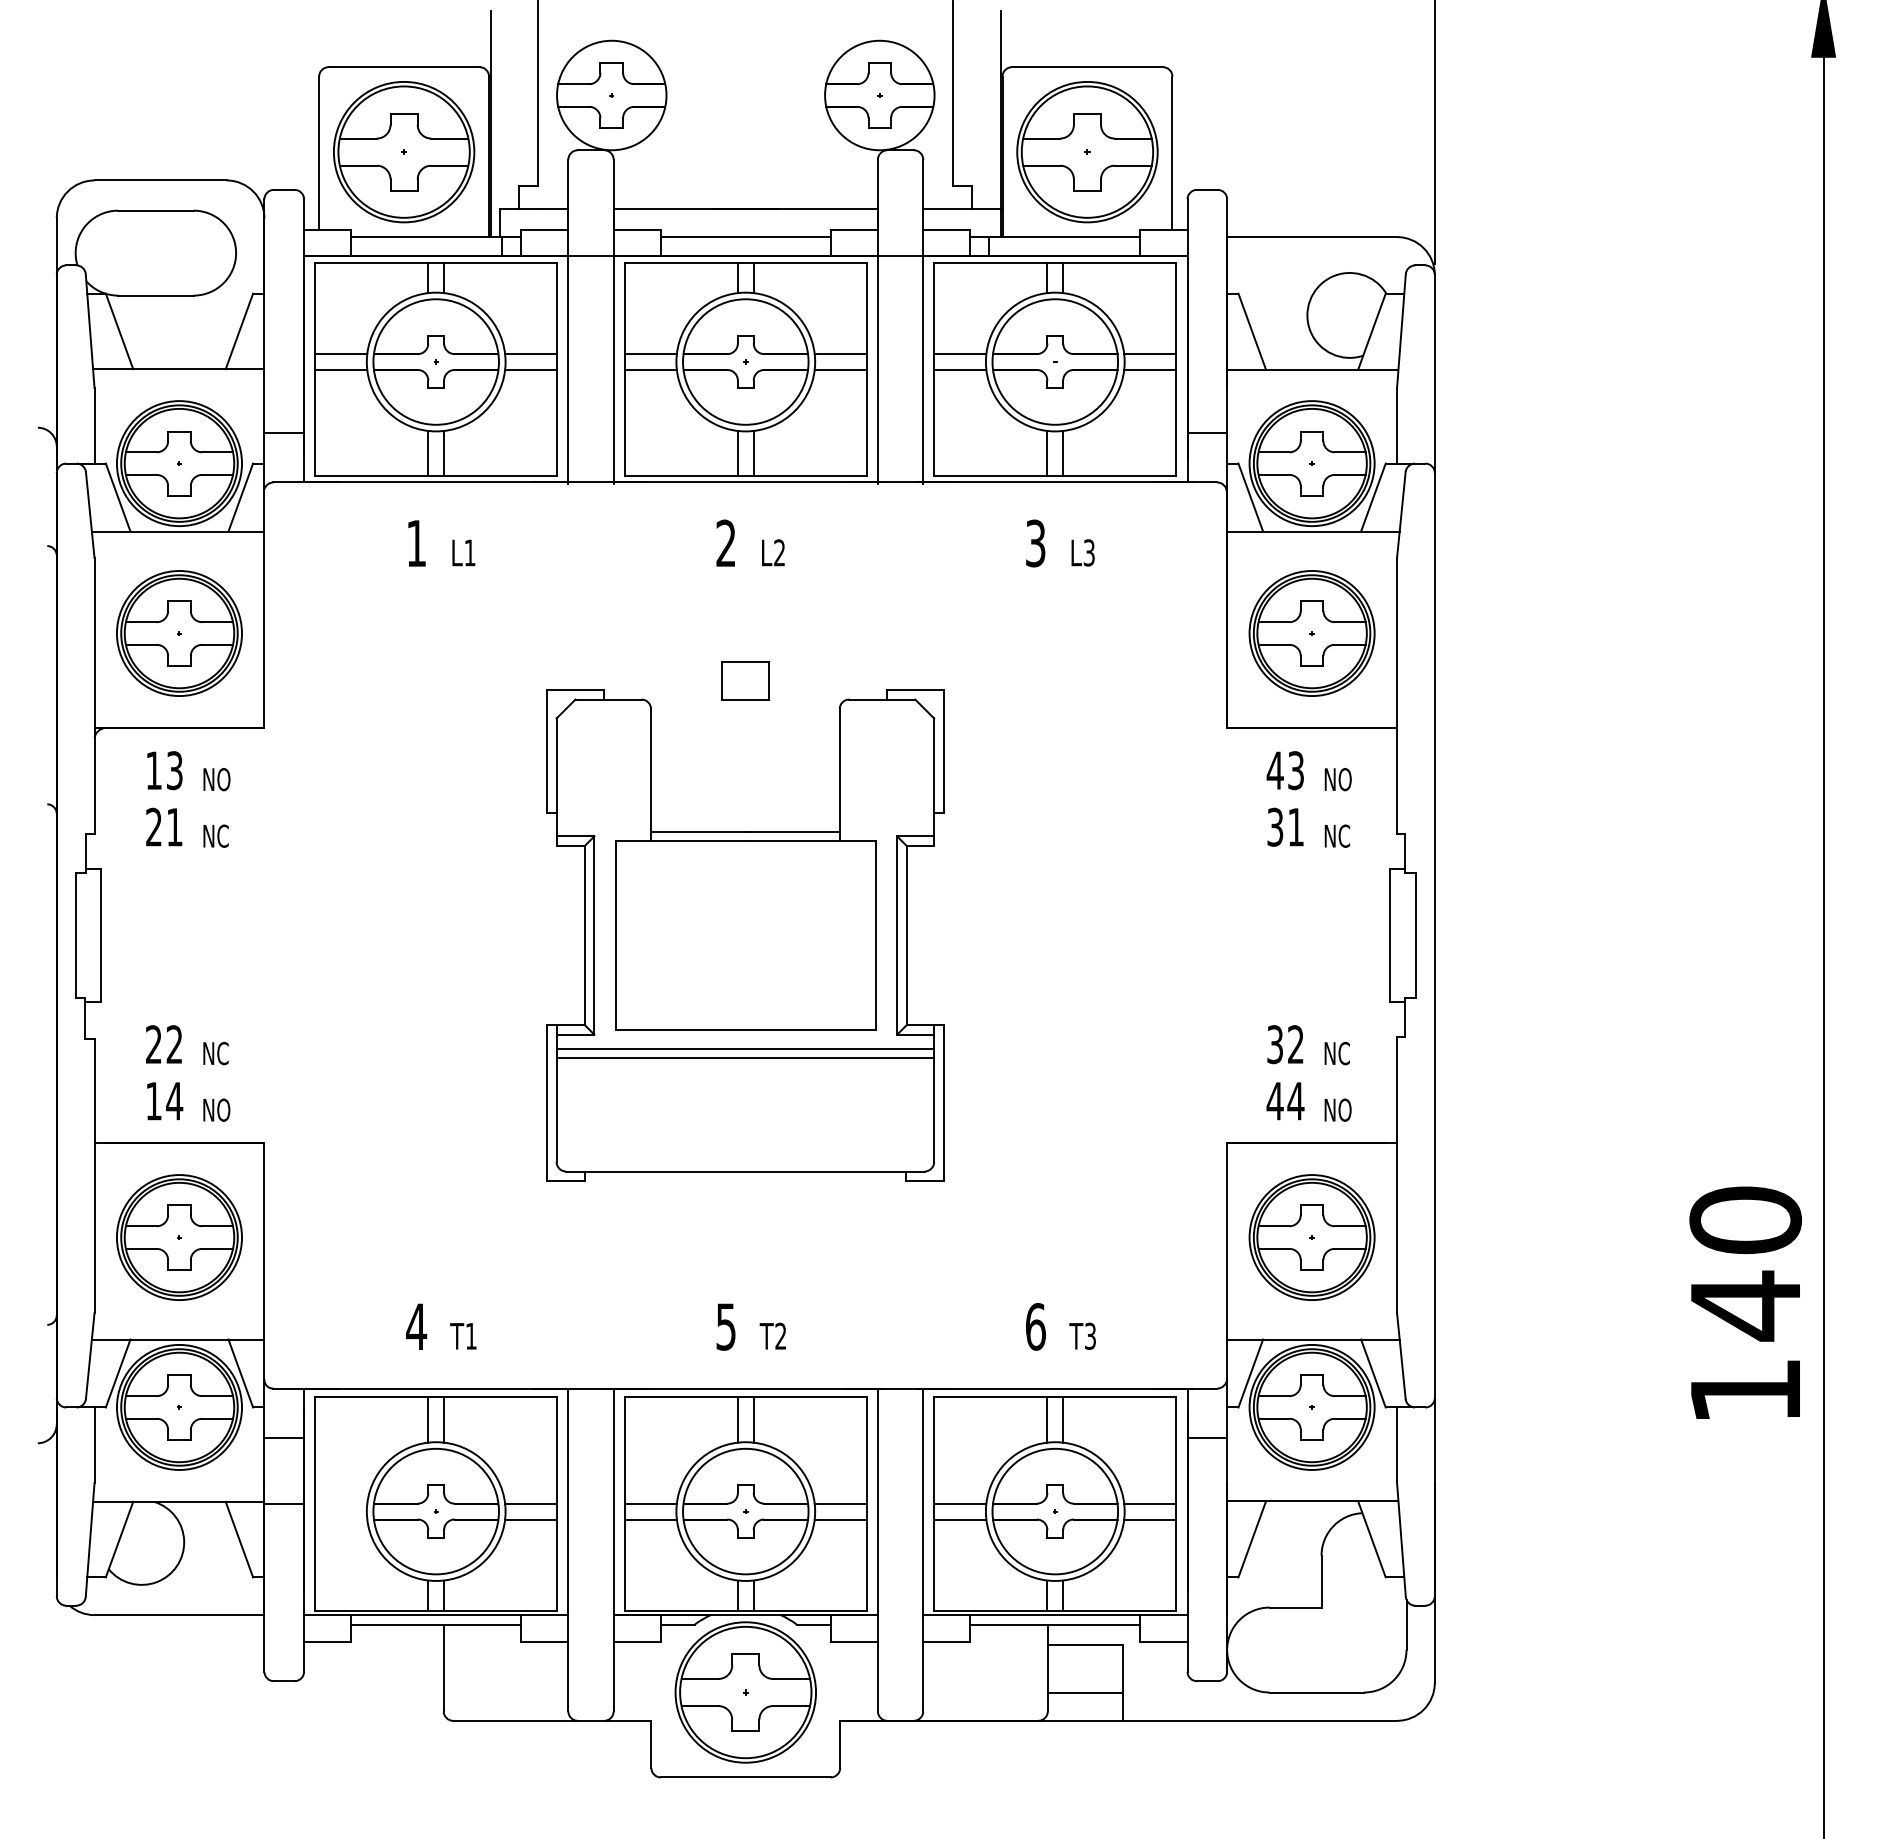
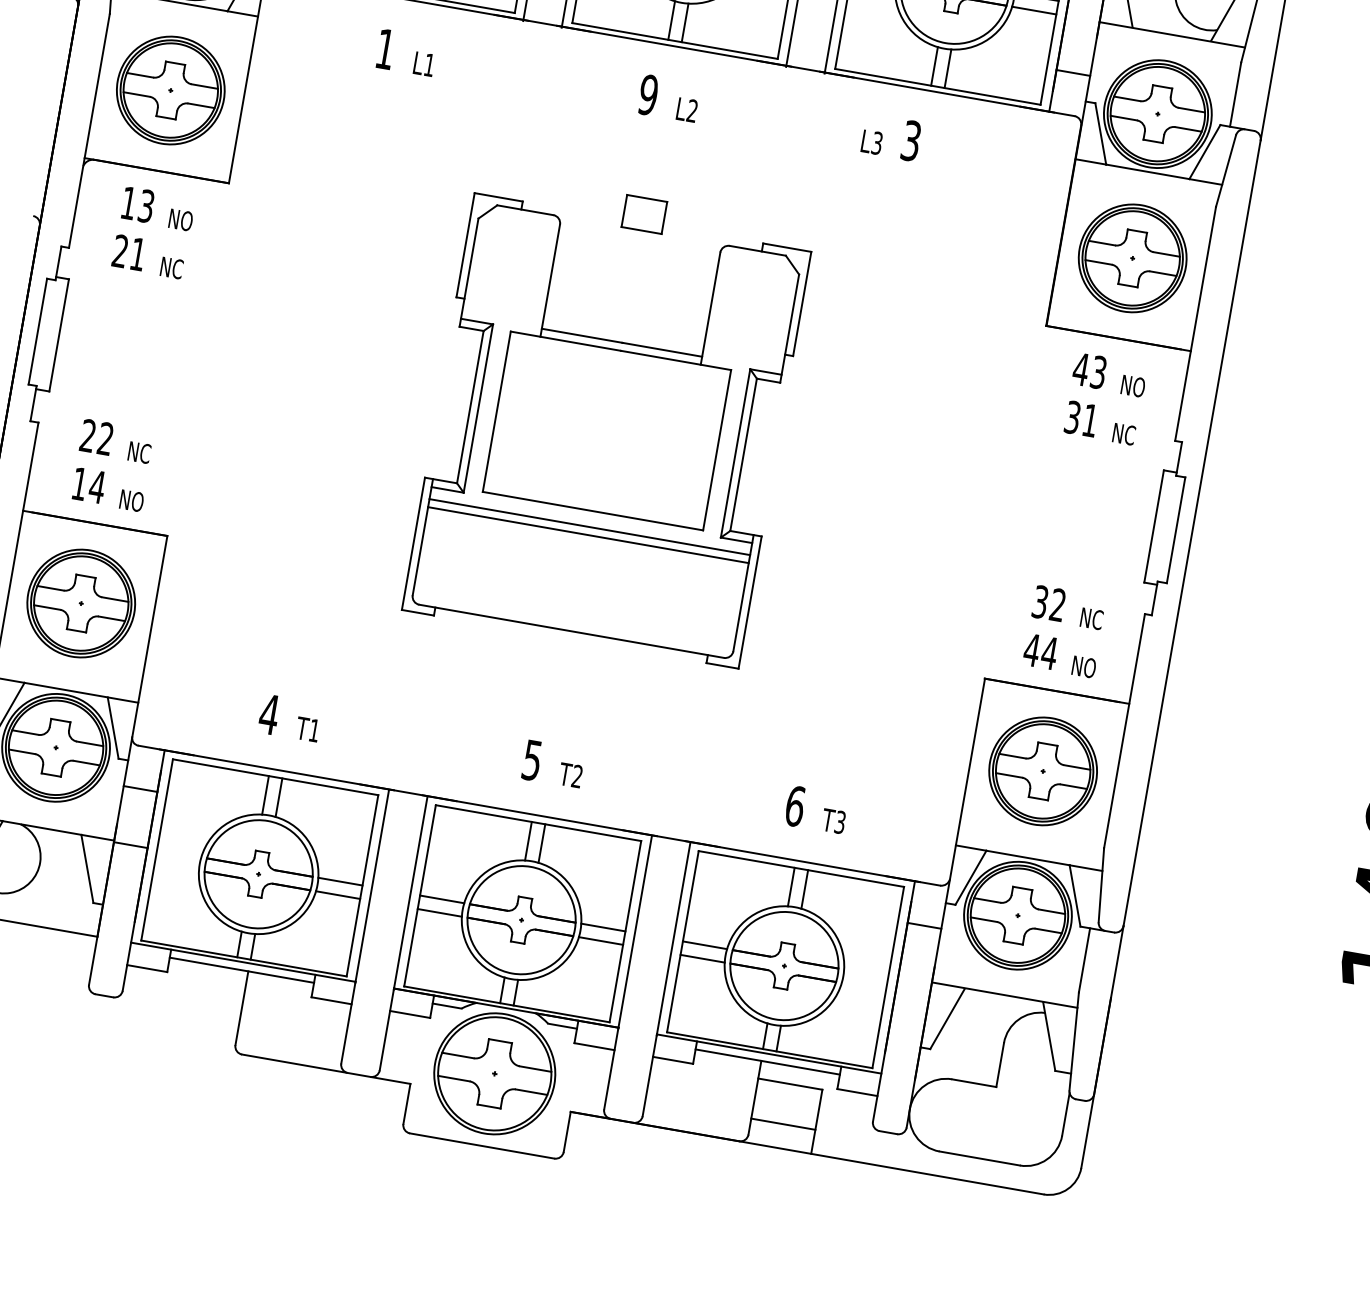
text: (726, 543) -> (648, 95), 2 -> 9
text: (1082, 552) -> (871, 141), moved
line: (1150, 1503) -> (866, 973), removed
line: (1150, 1519) -> (864, 986), removed

